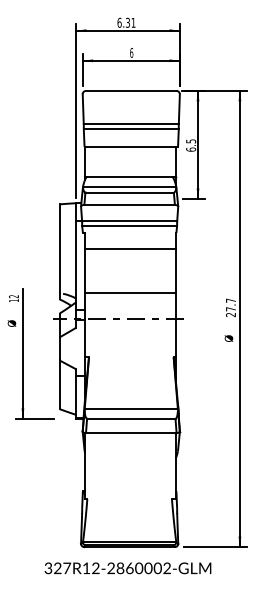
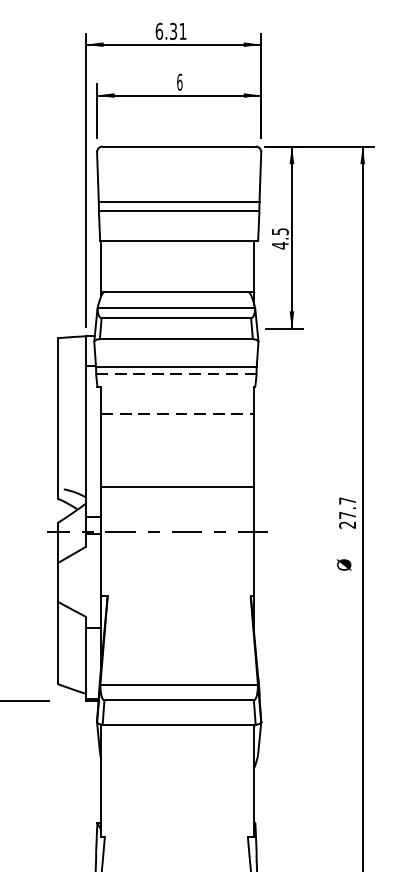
text: (191, 149) -> (280, 245), 6.5 -> 4.5
line: (129, 225) -> (176, 373), solid -> dashed
line: (130, 249) -> (177, 414), solid -> dashed

